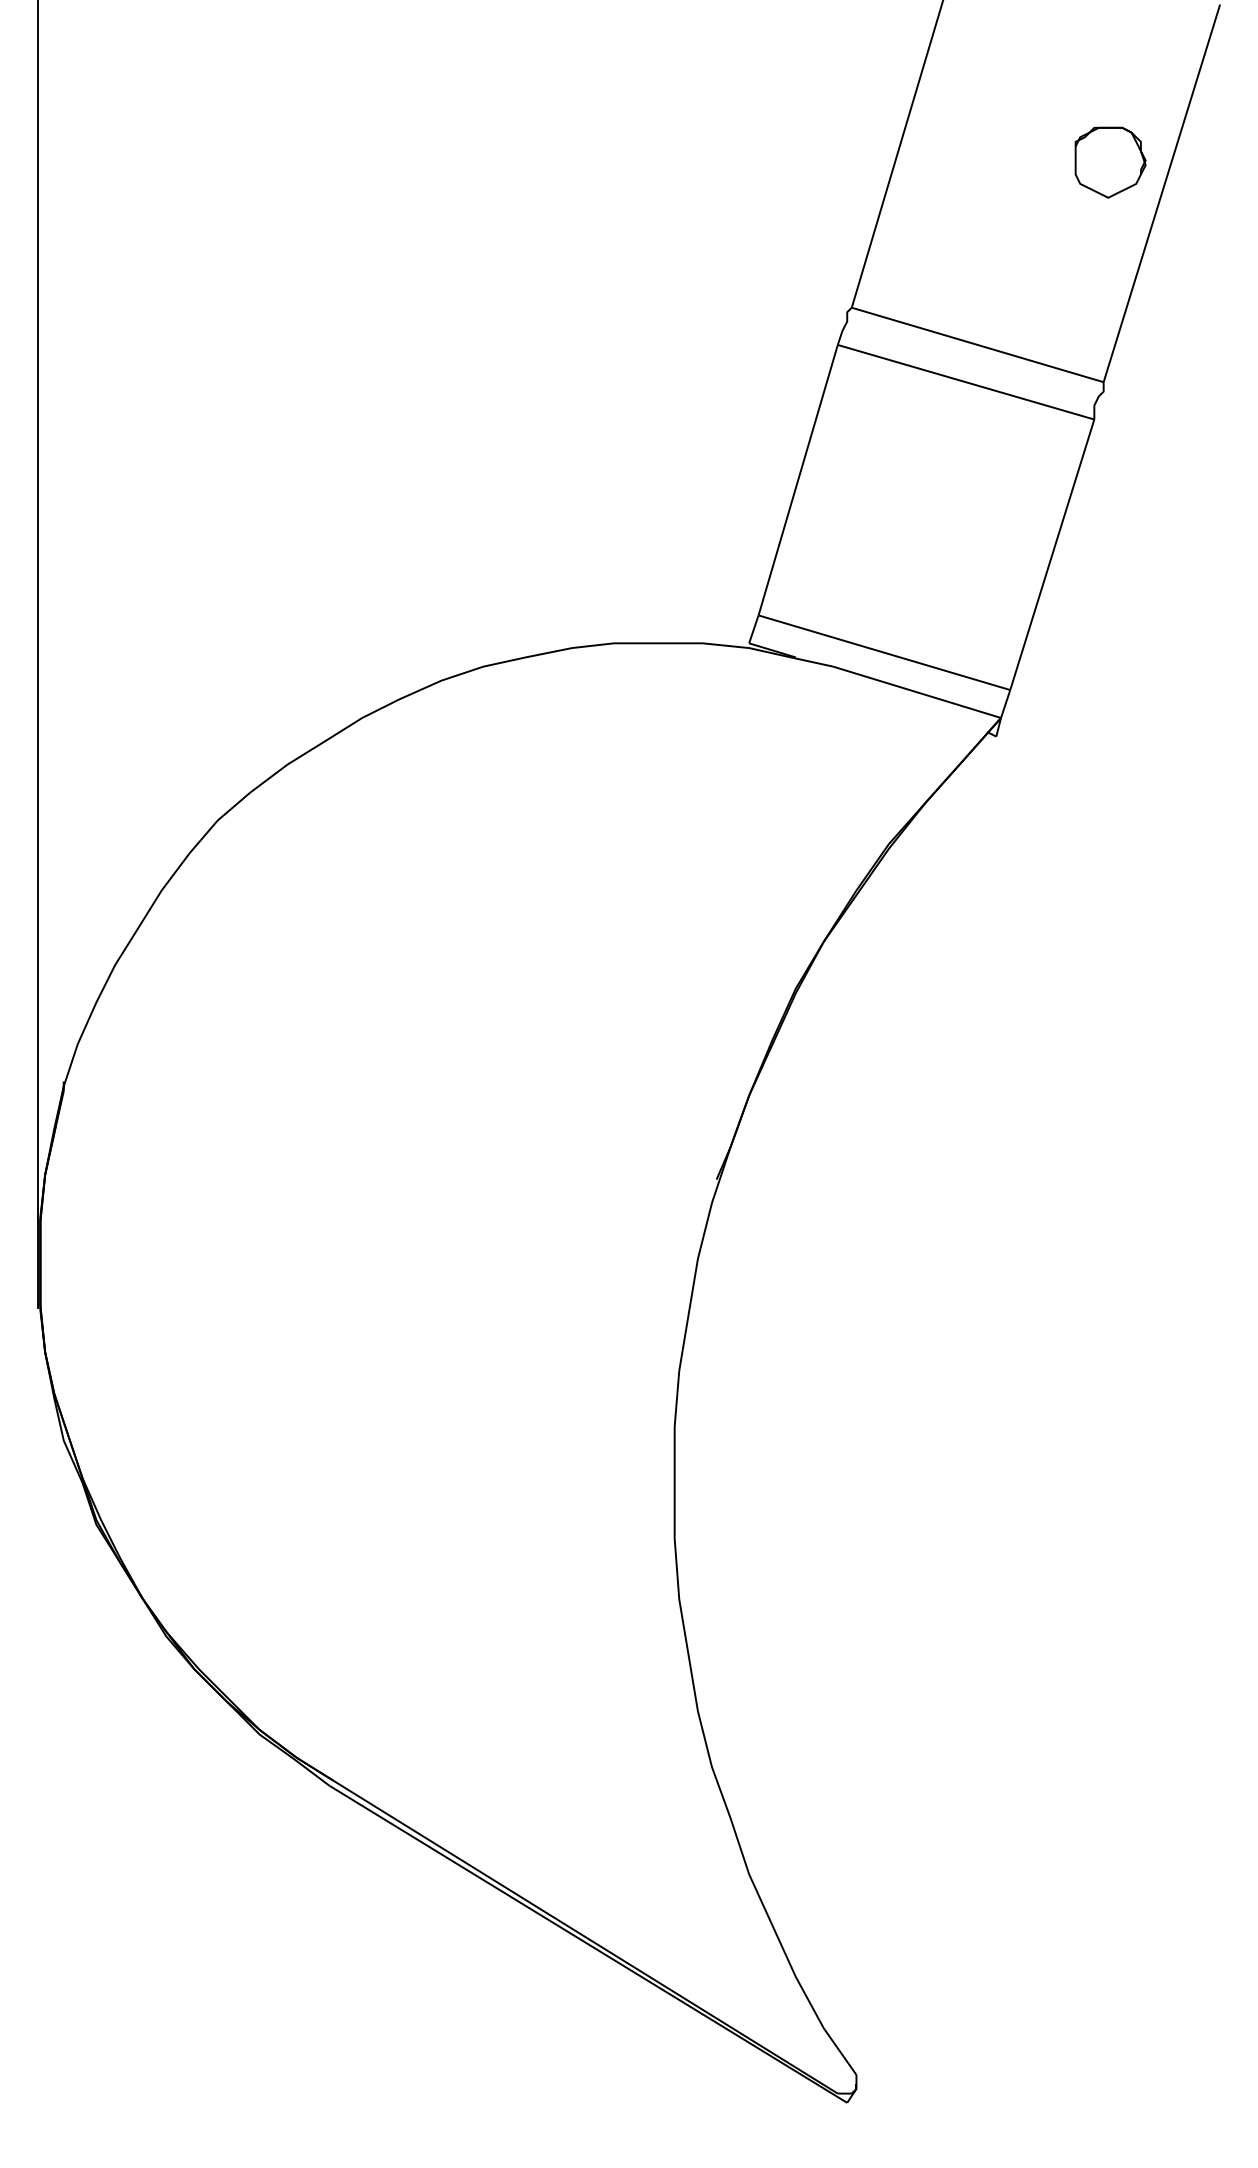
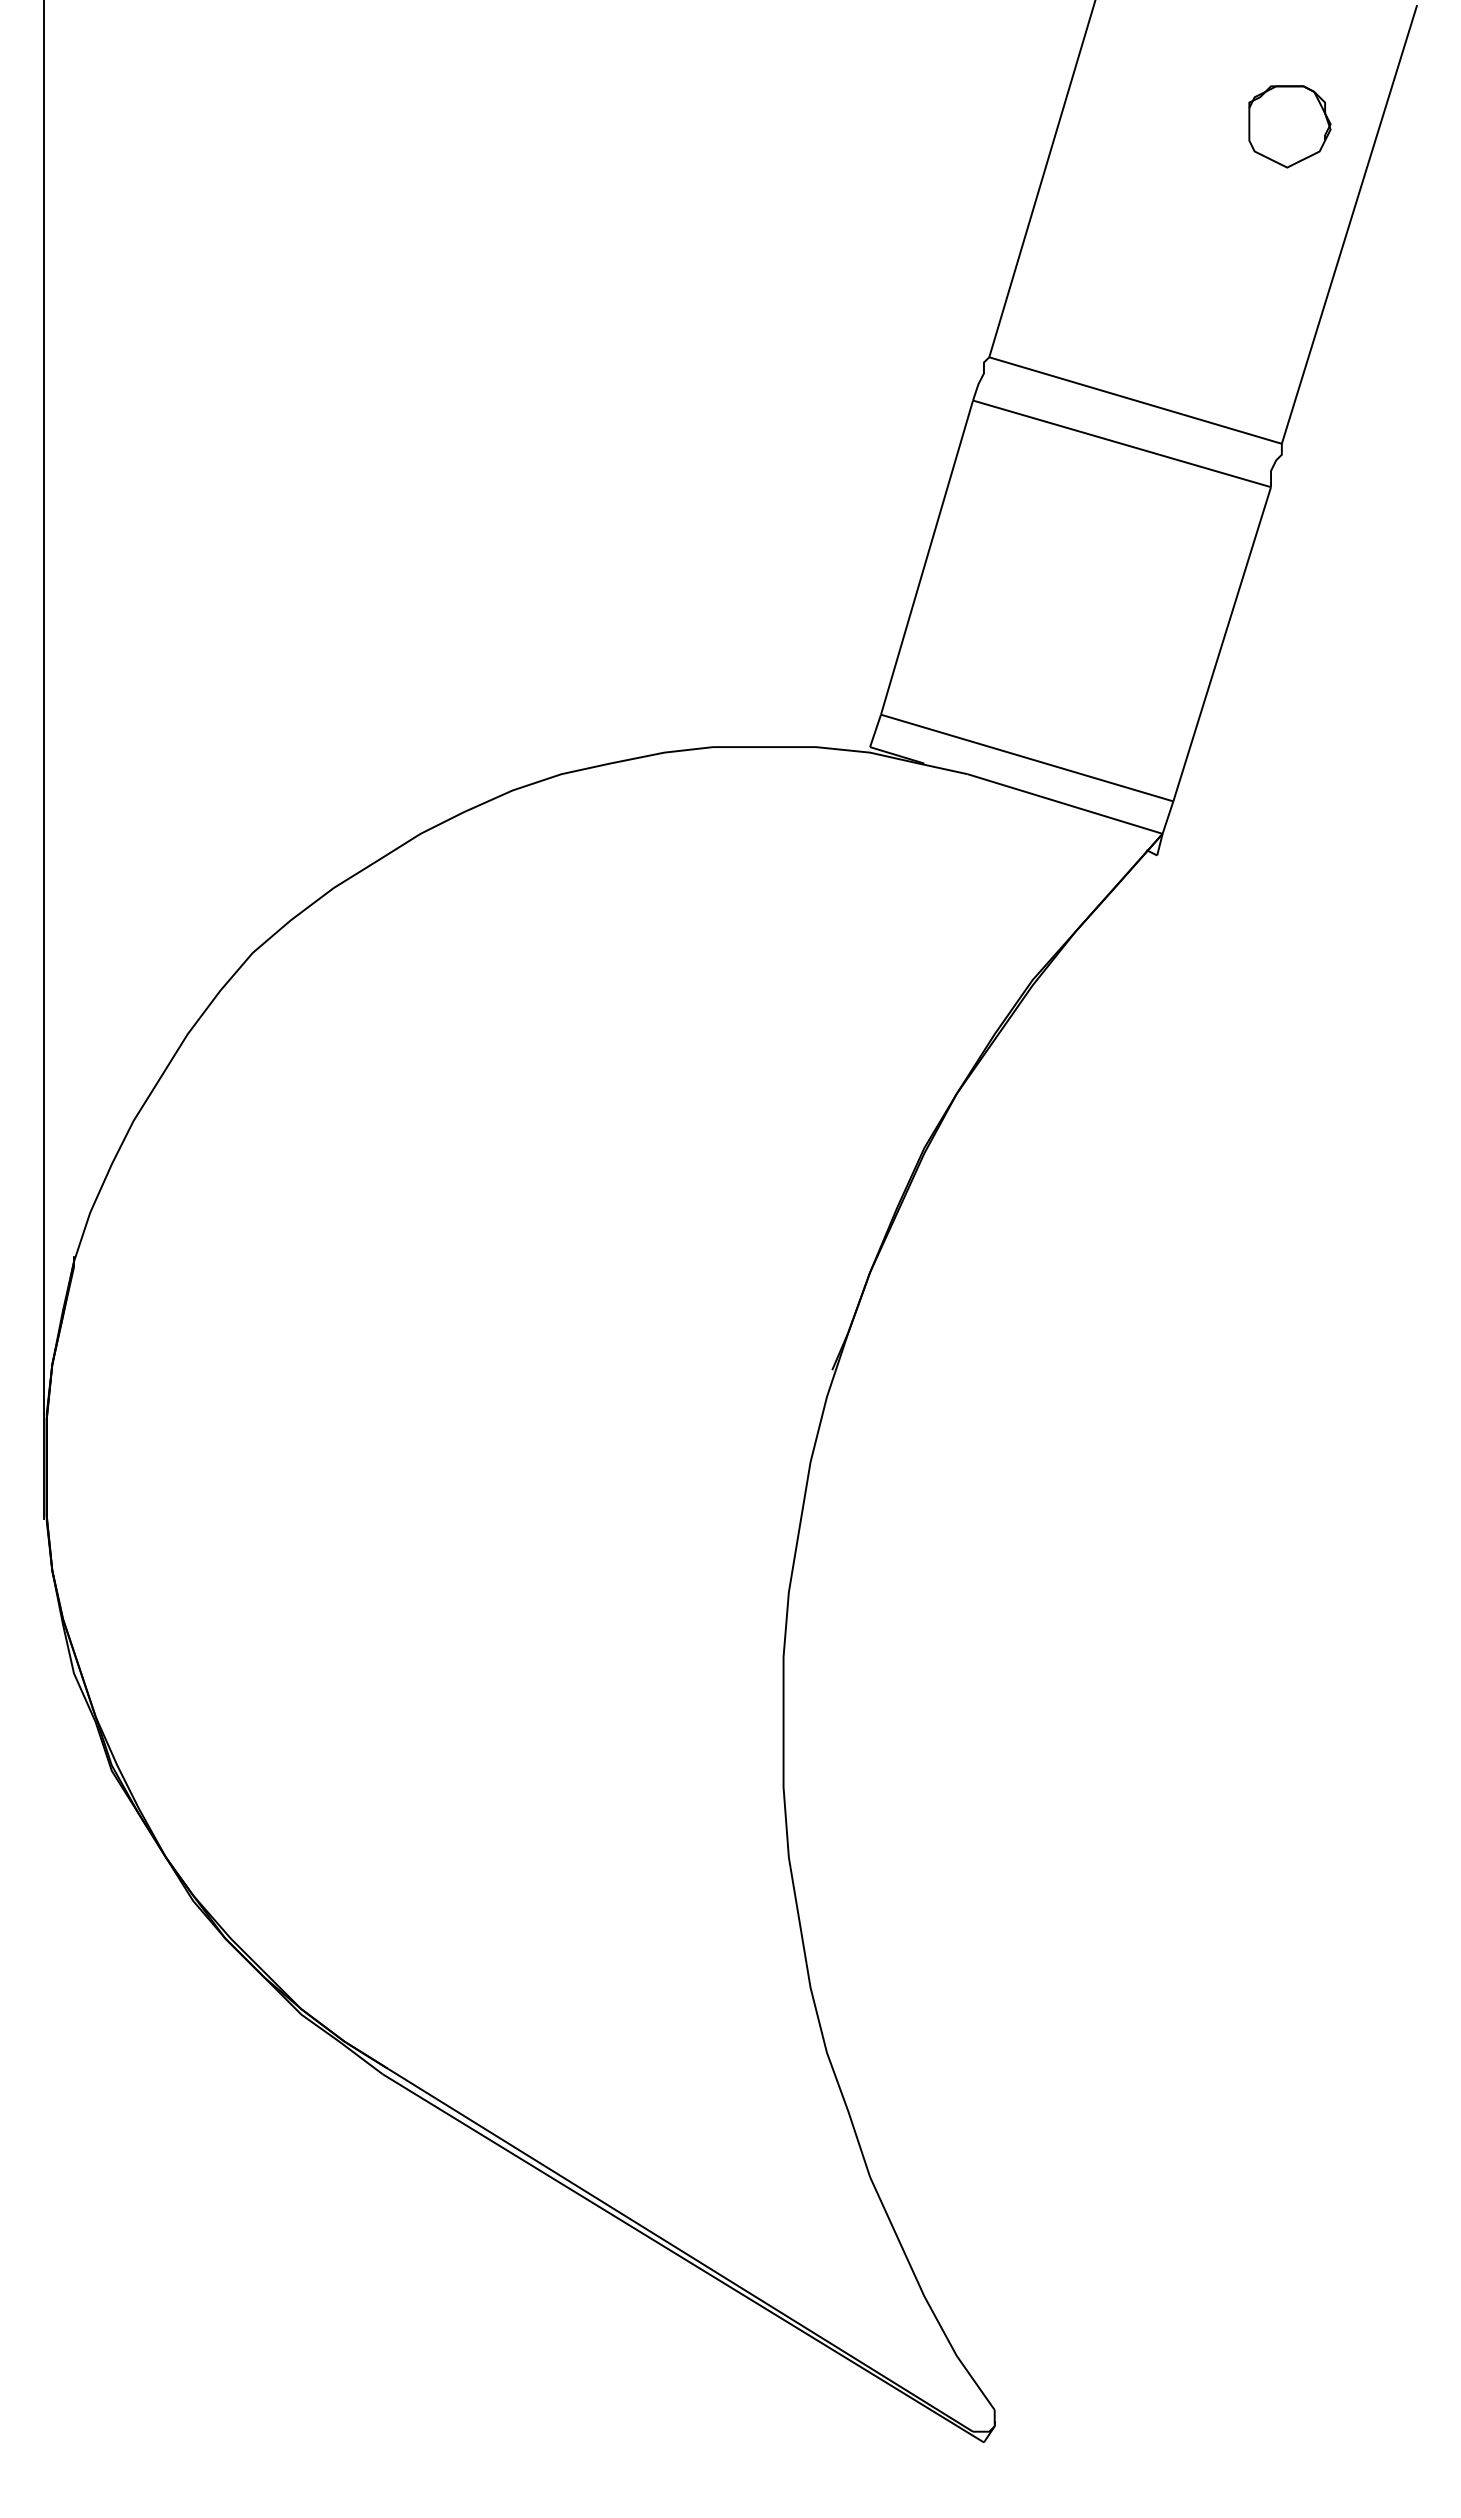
part: (1110, 162) -> (1289, 126), moved

